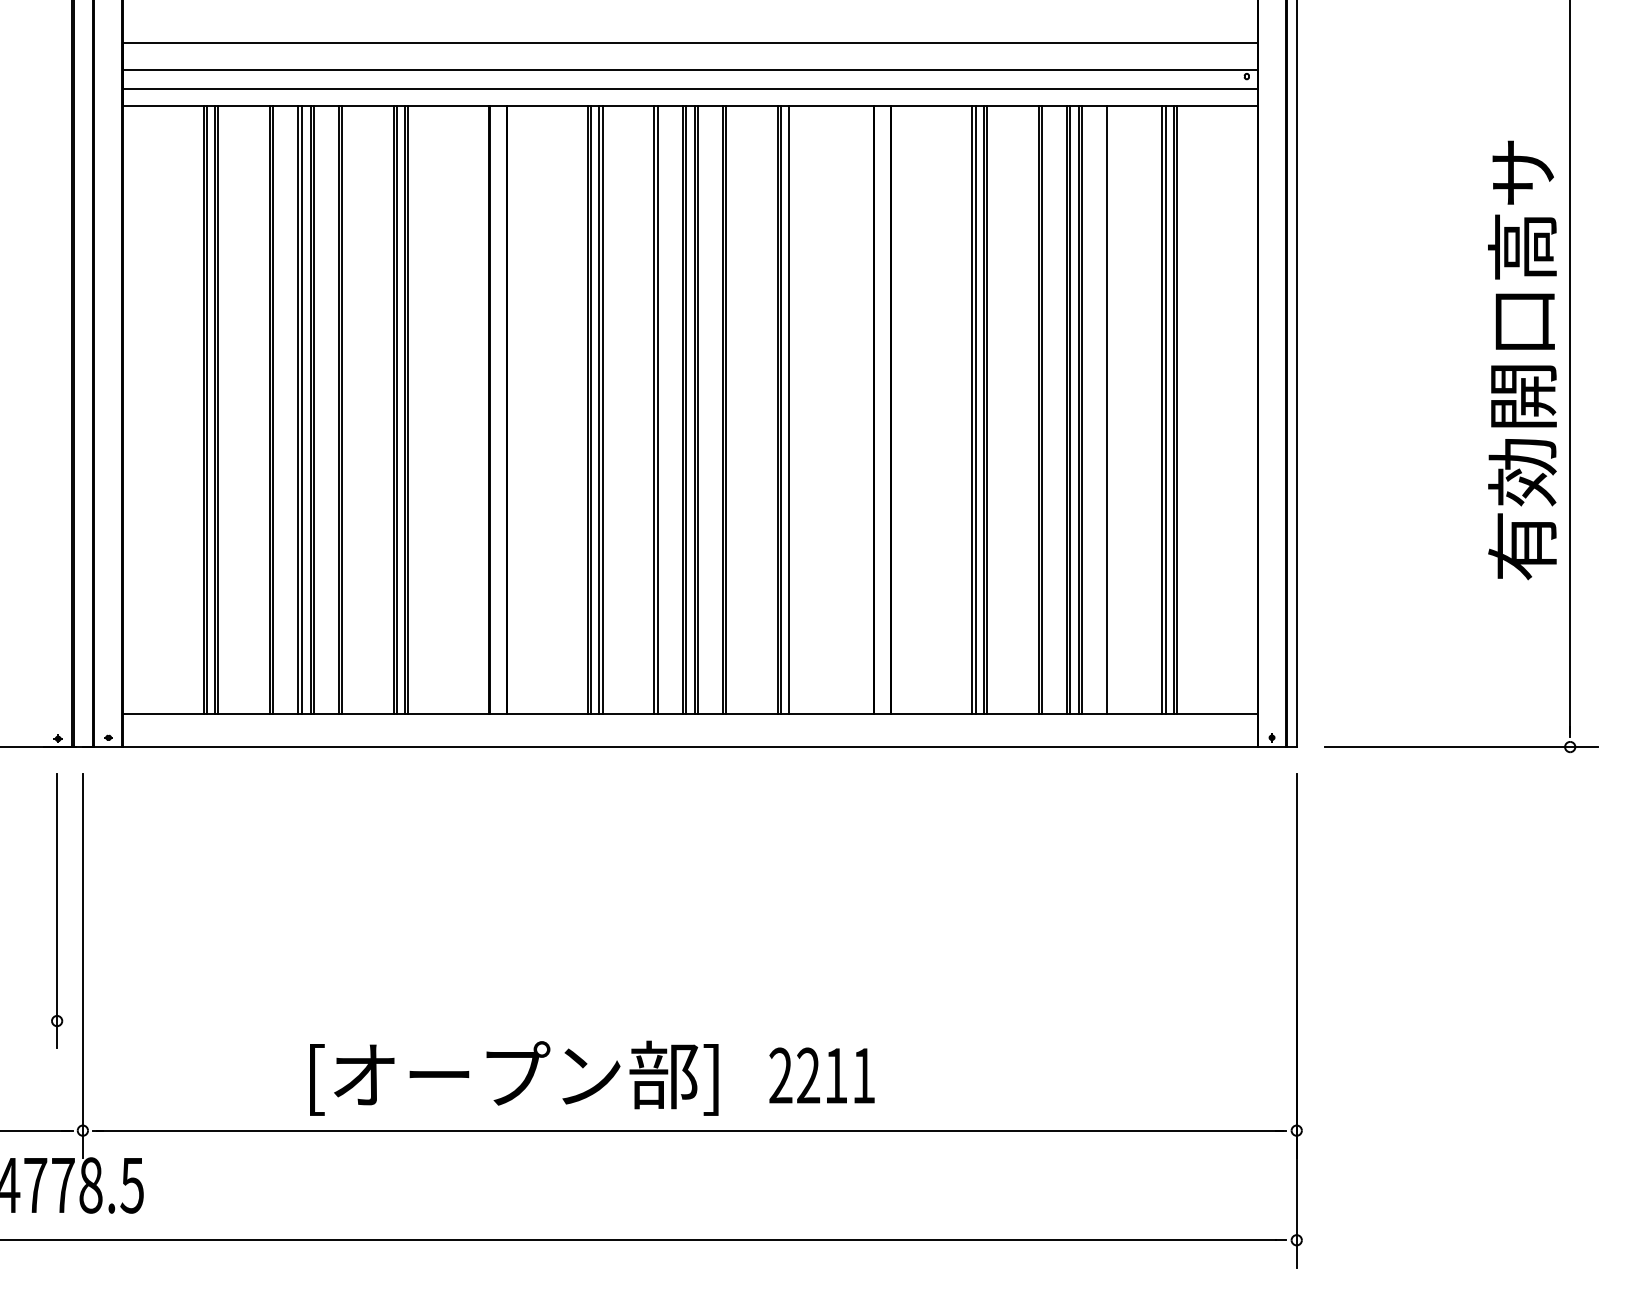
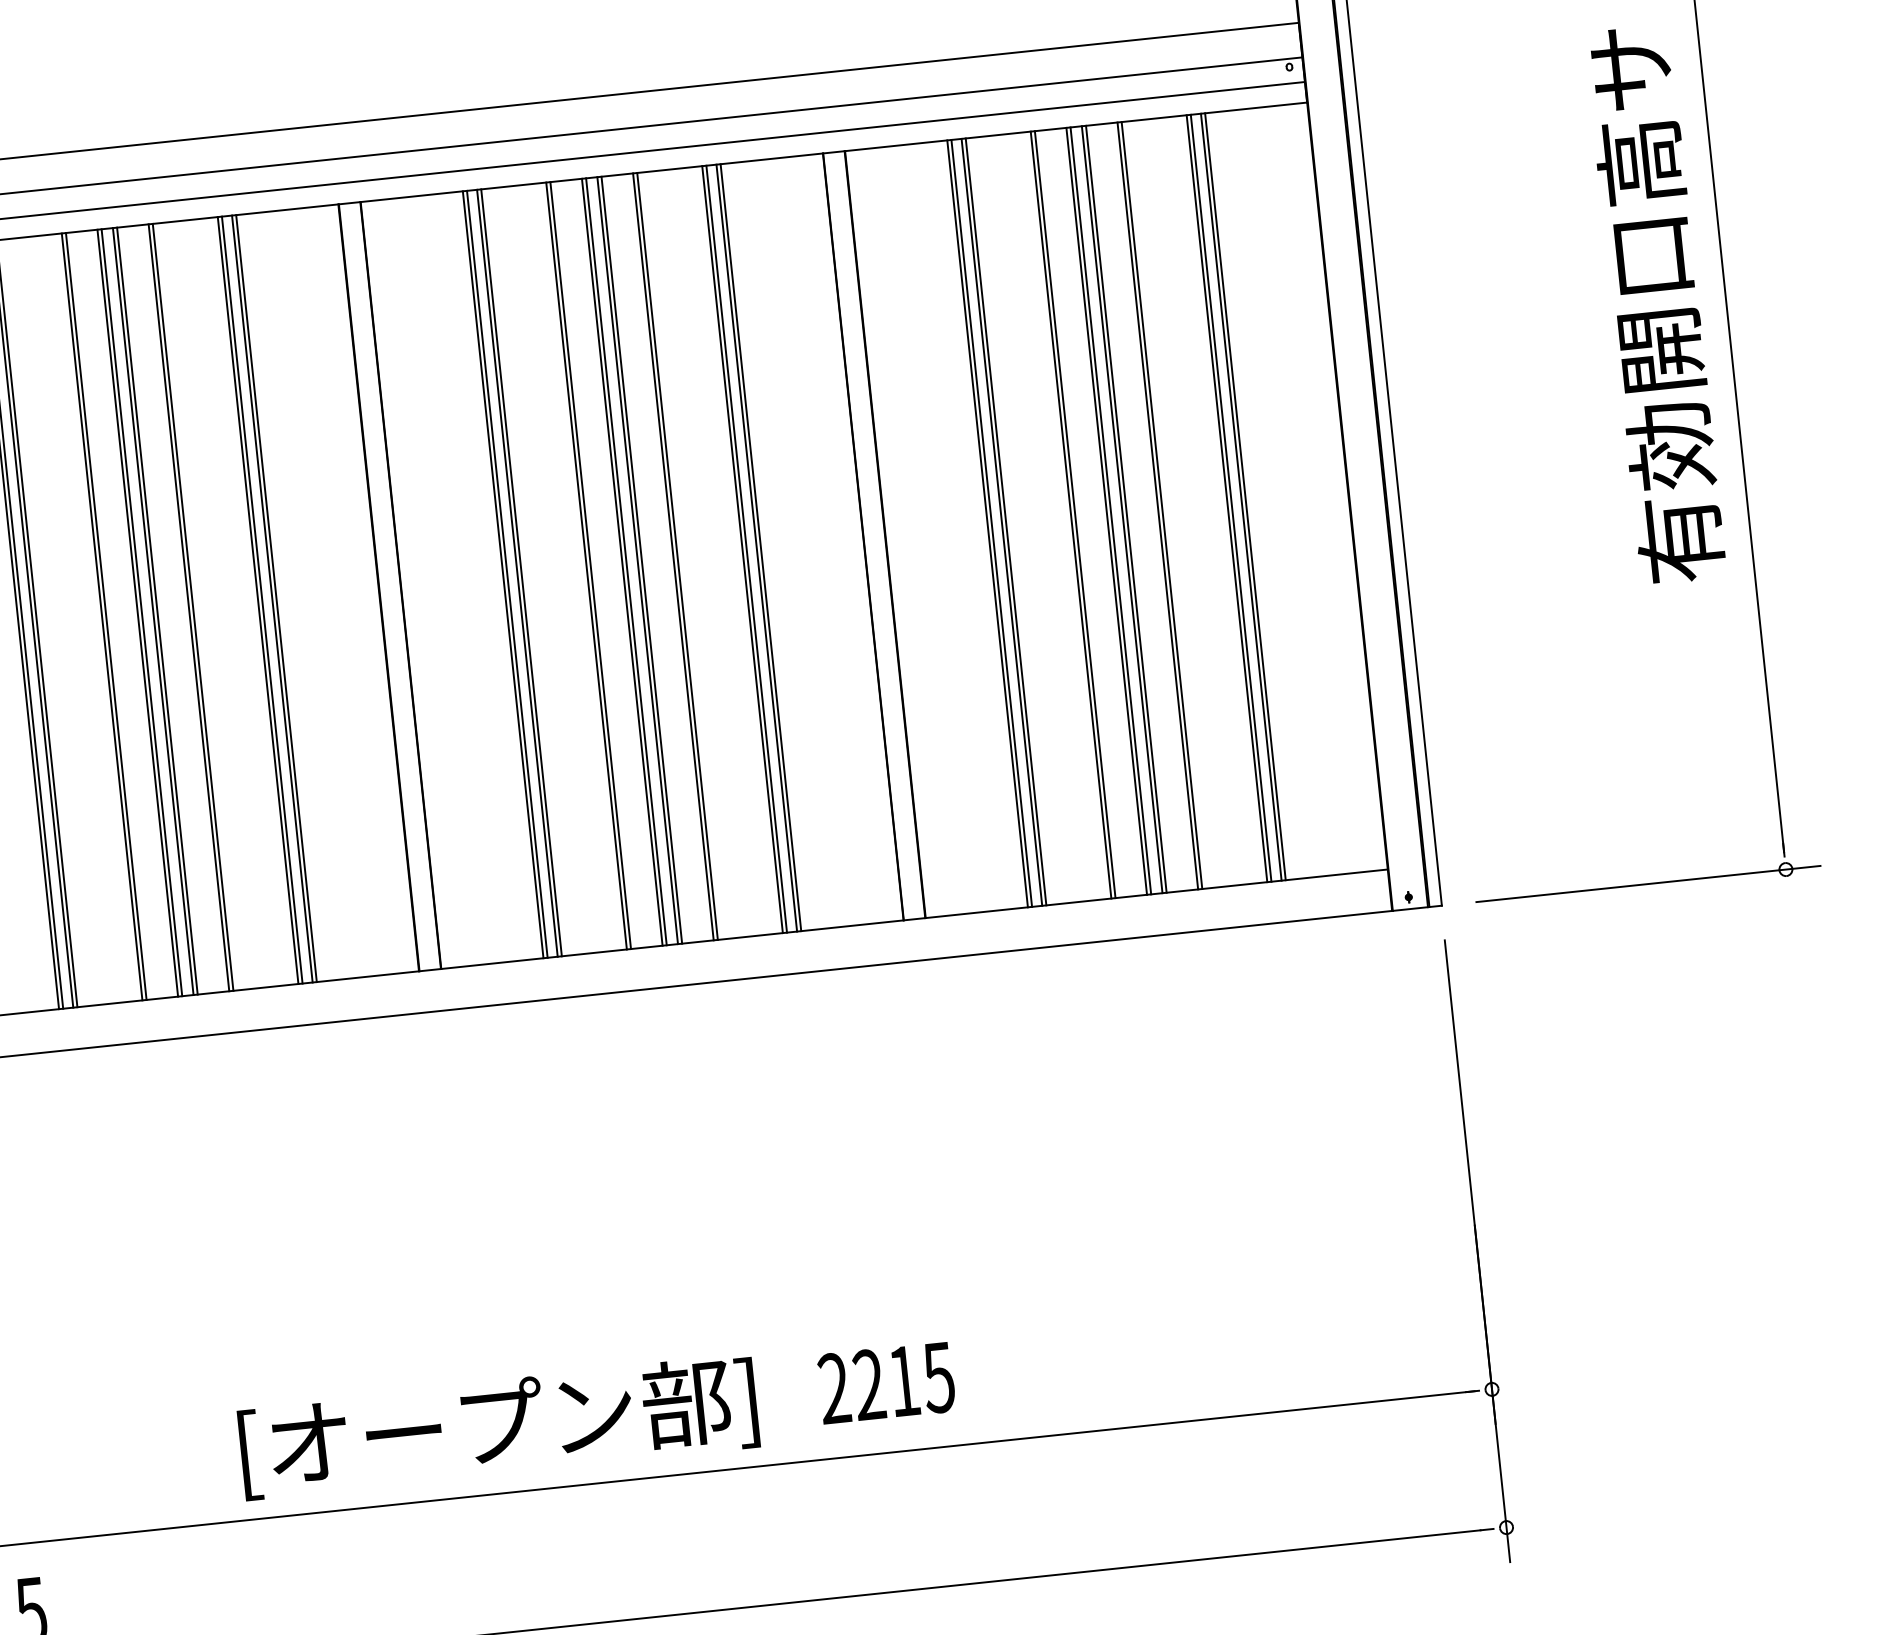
text: (1522, 360) -> (1655, 305), moved
line: (792, 409) -> (760, 547), added
line: (1110, 409) -> (1161, 504), added
text: (863, 1076) -> (938, 1378), 2211 -> 2215

